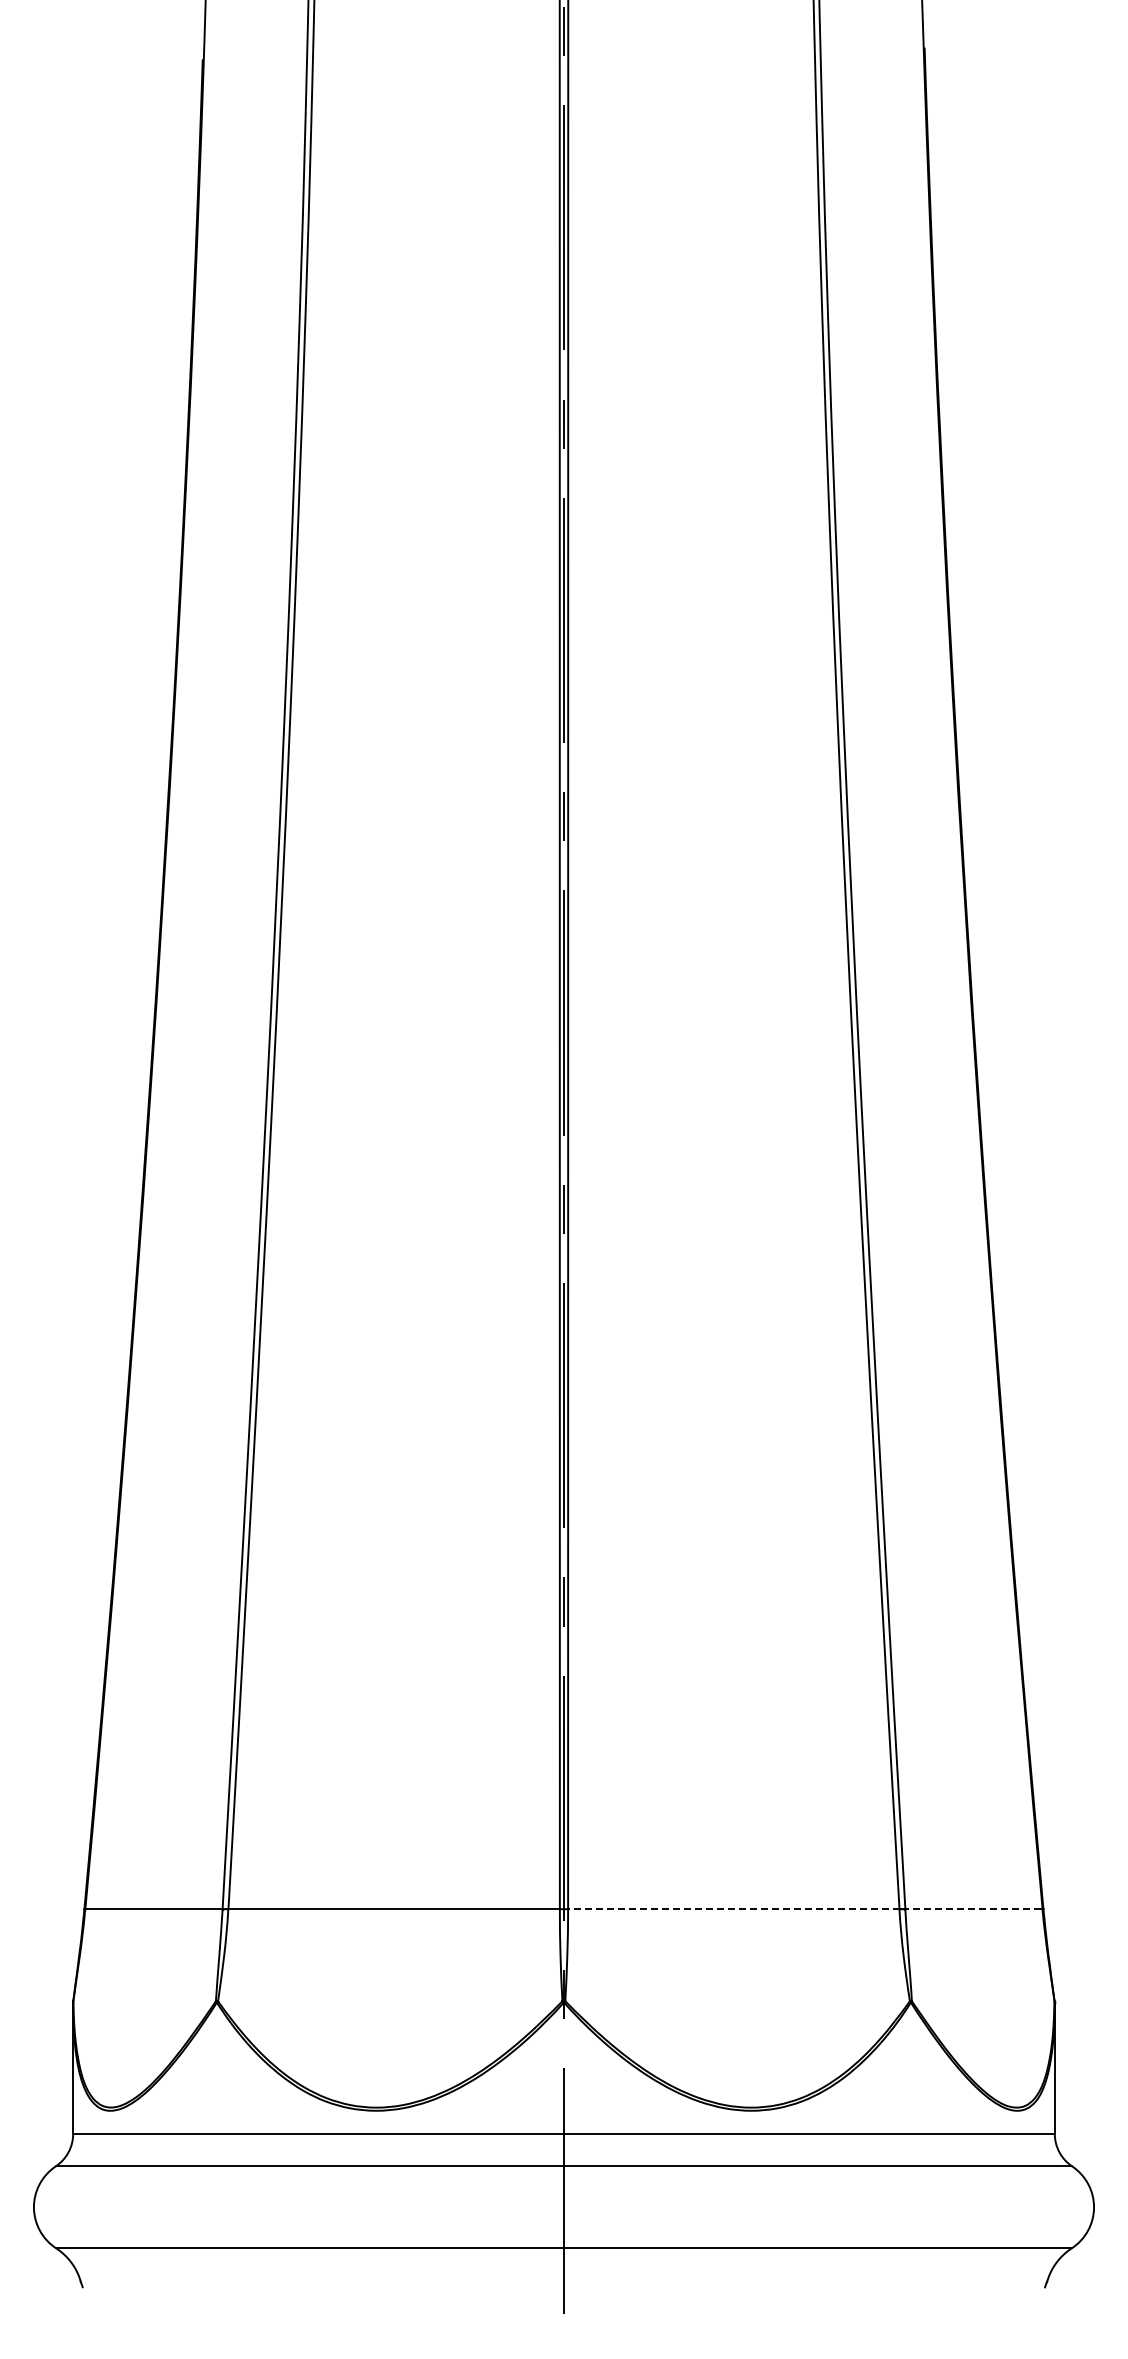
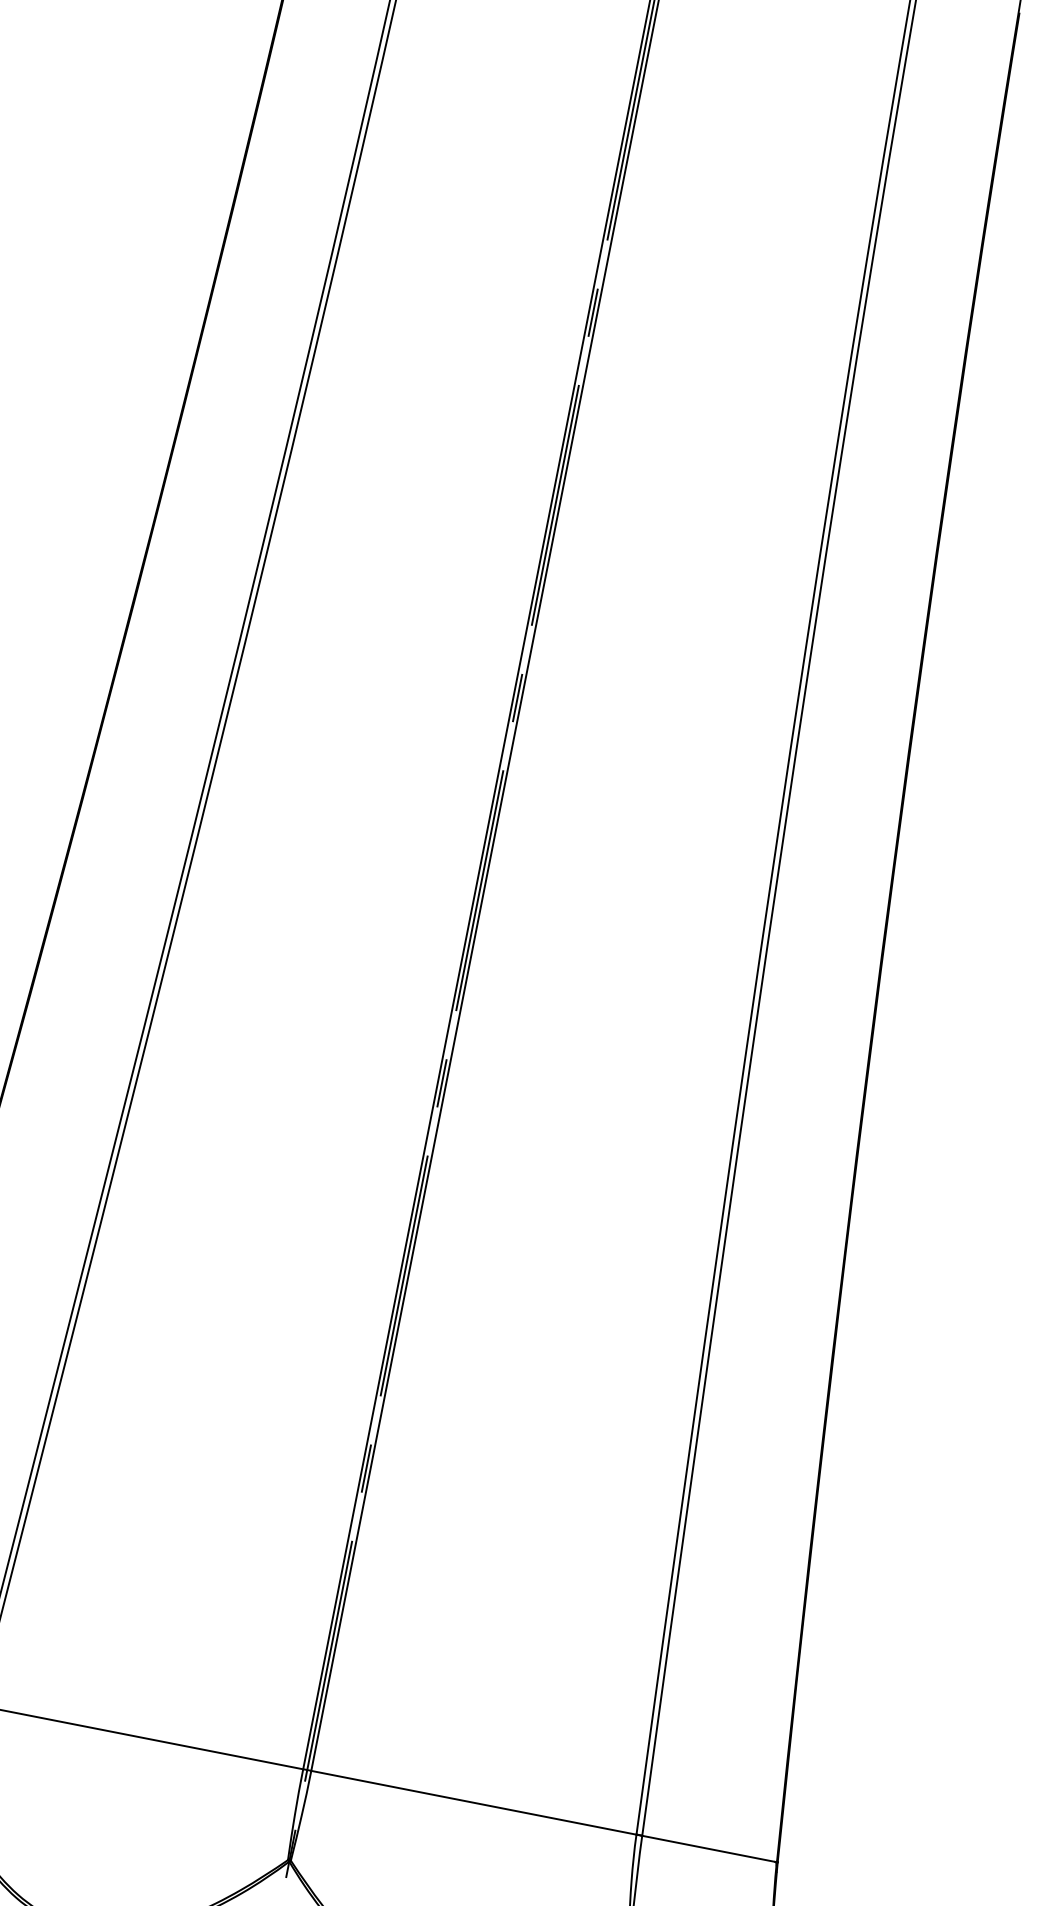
line: (733, 1909) -> (473, 1802), dashed -> solid
line: (973, 1909) -> (709, 1849), dashed -> solid

